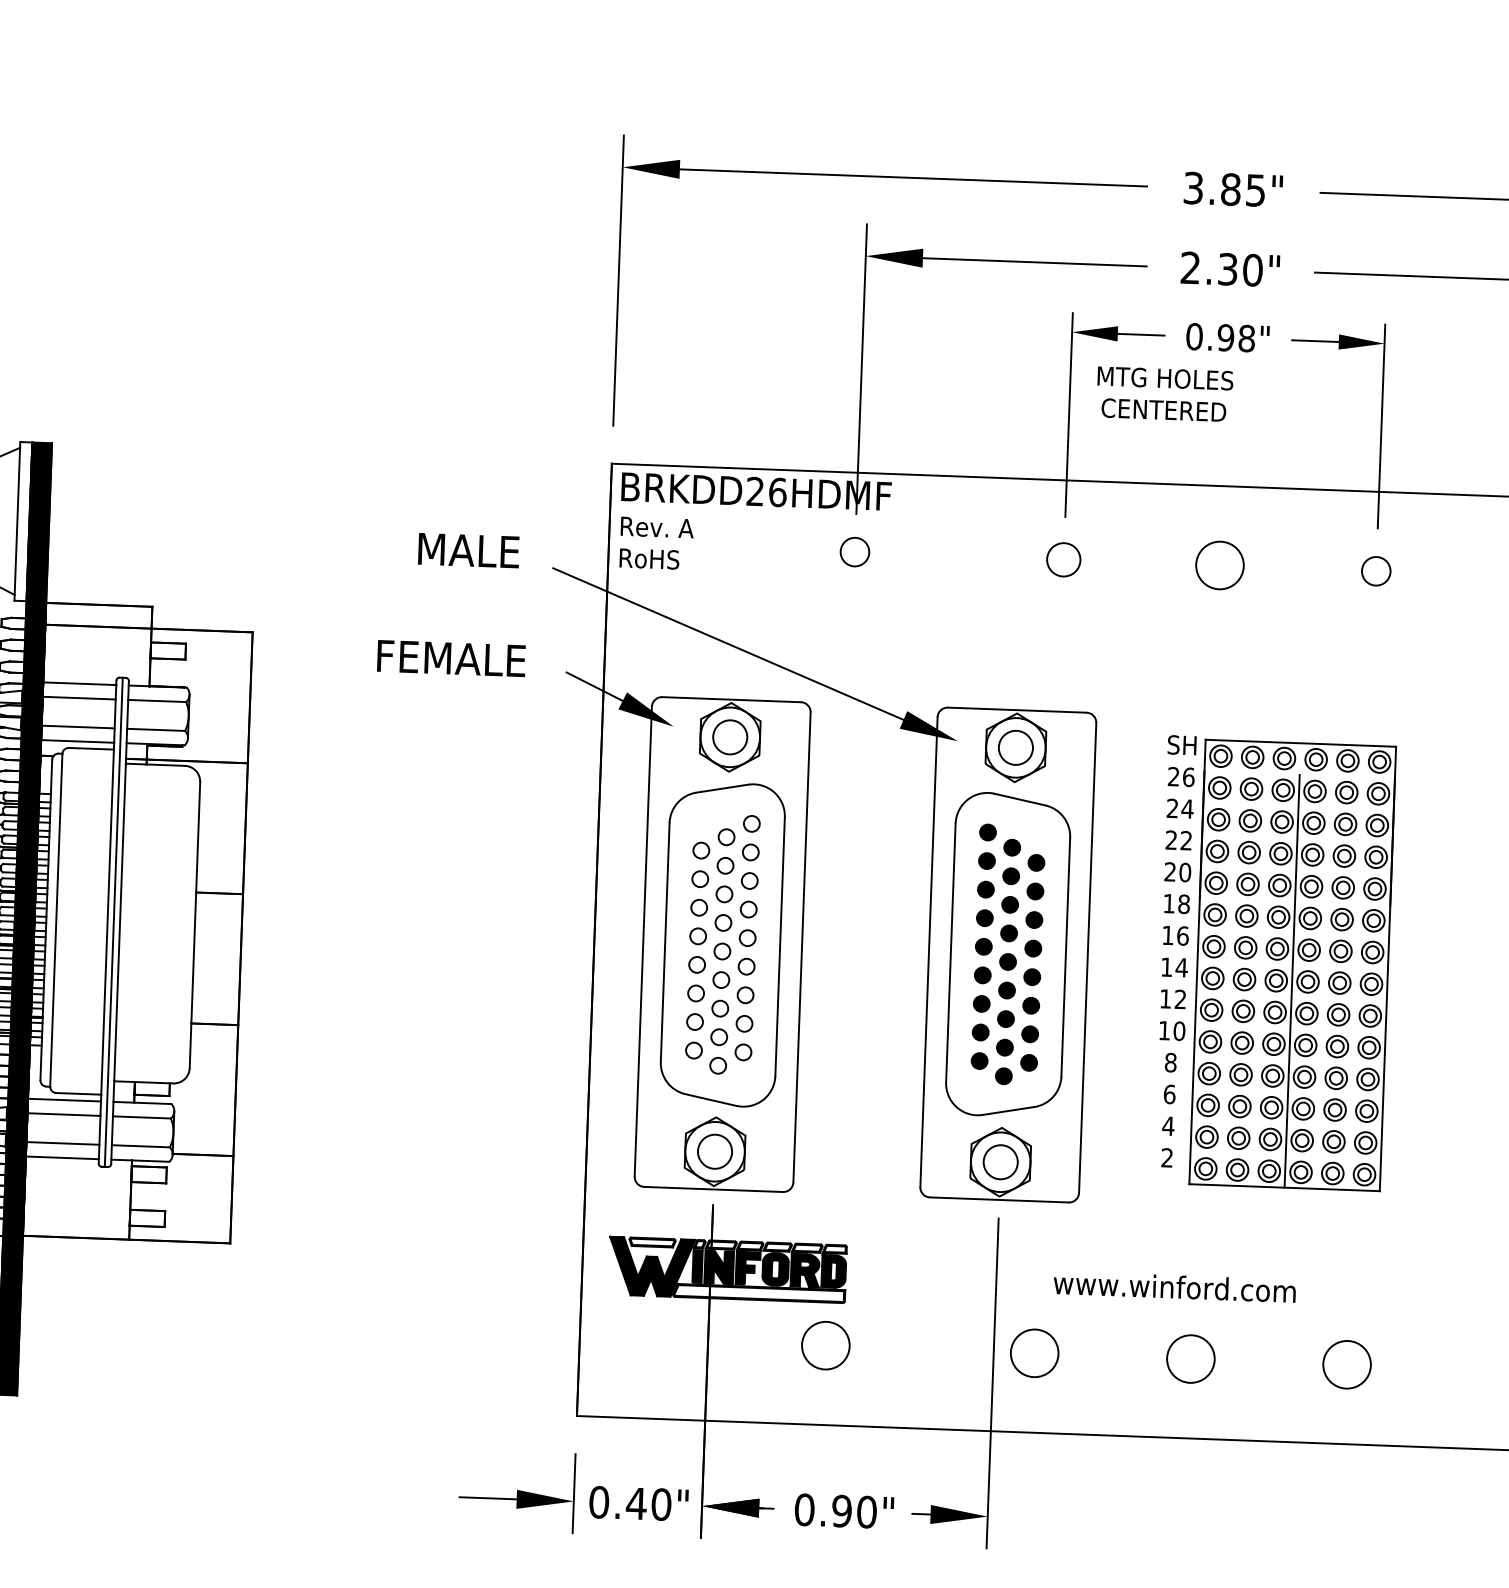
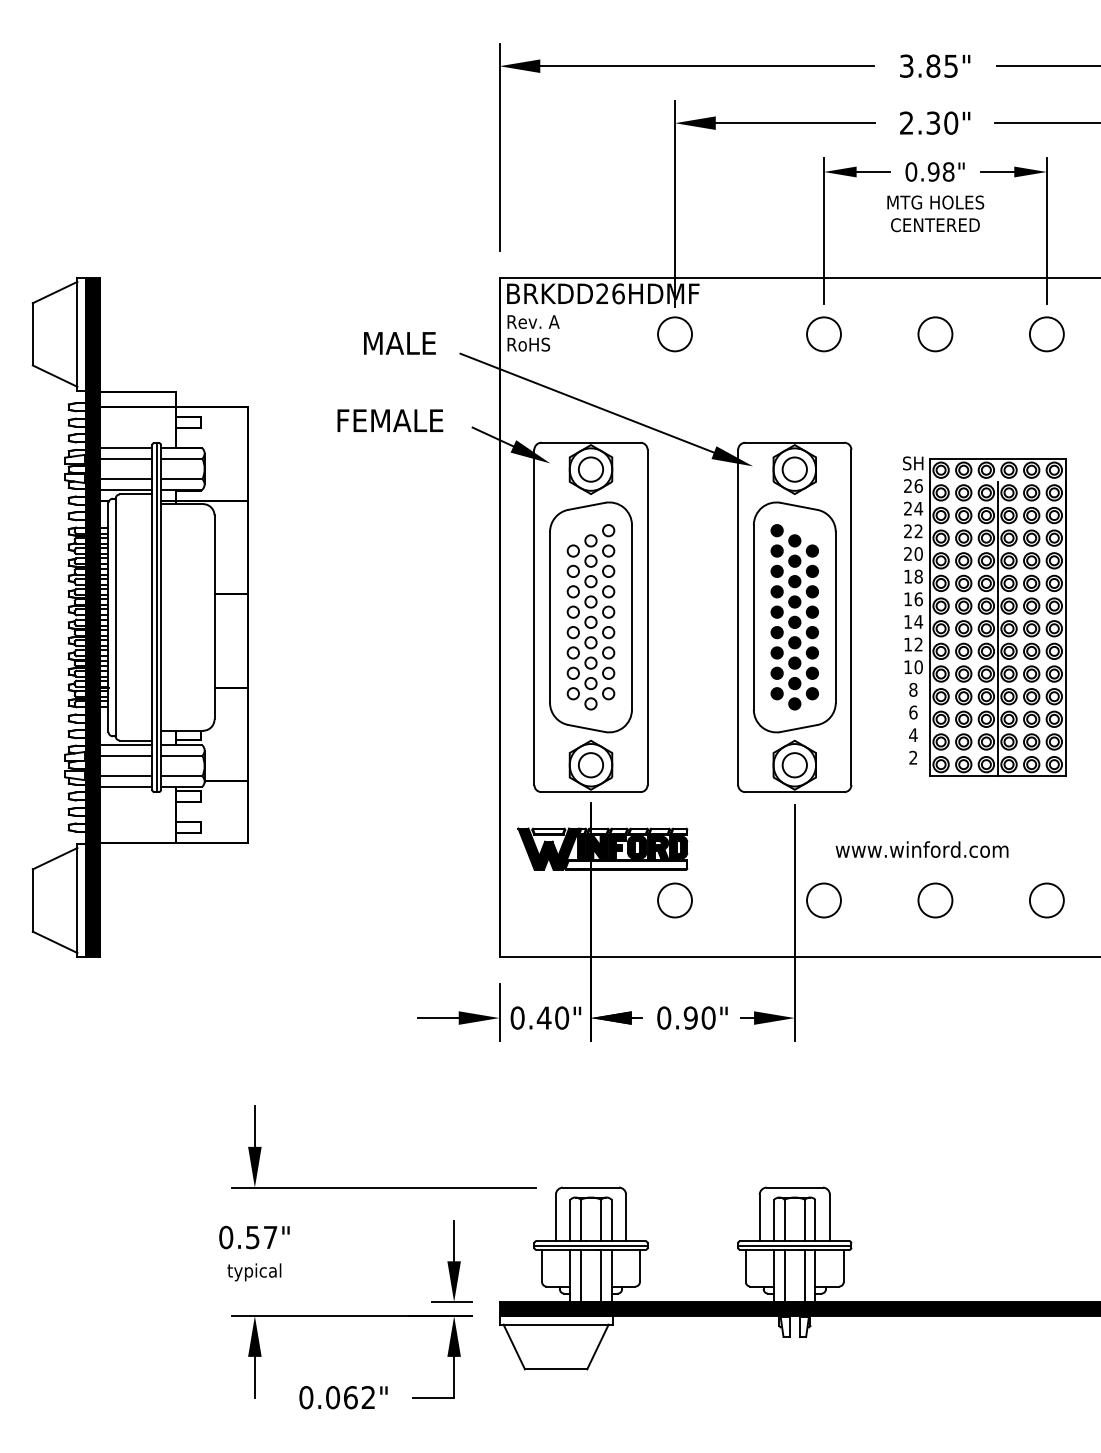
text: (1164, 393) -> (935, 213), moved
circle: (855, 552) -> (675, 334), size x1.67
circle: (1063, 559) -> (823, 334), size x1.43
circle: (1375, 571) -> (1046, 334), size x1.67

